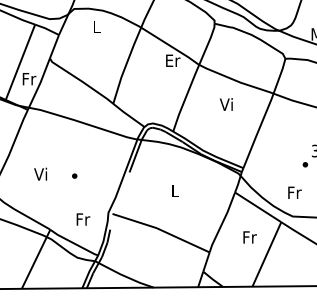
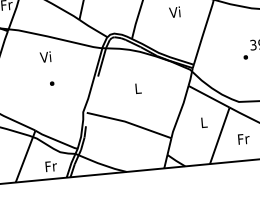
text: (40, 173) -> (45, 56), moved
text: (294, 192) -> (243, 138), moved
text: (83, 219) -> (51, 166), moved
text: (249, 237) -> (203, 122), Fr -> L

